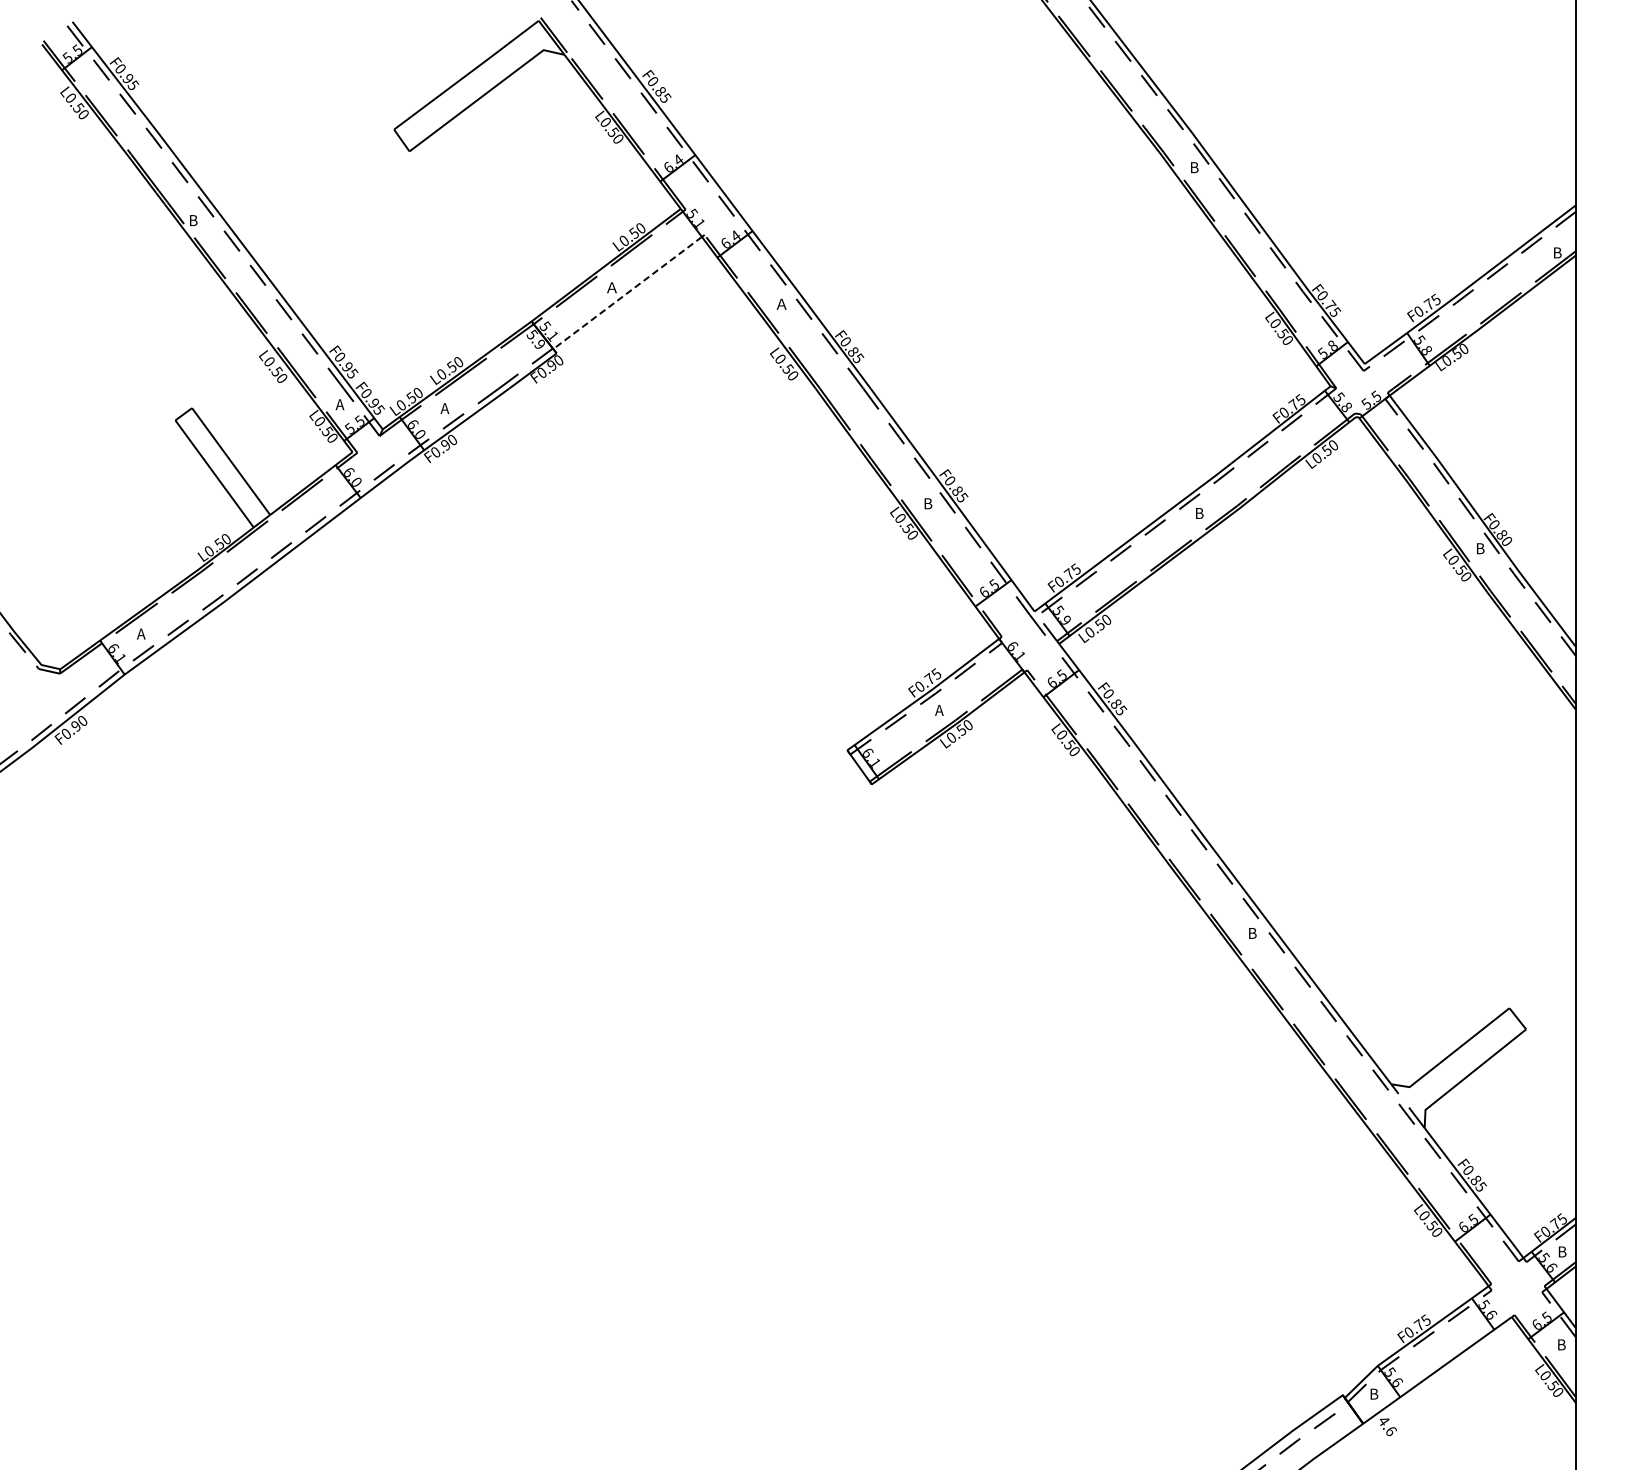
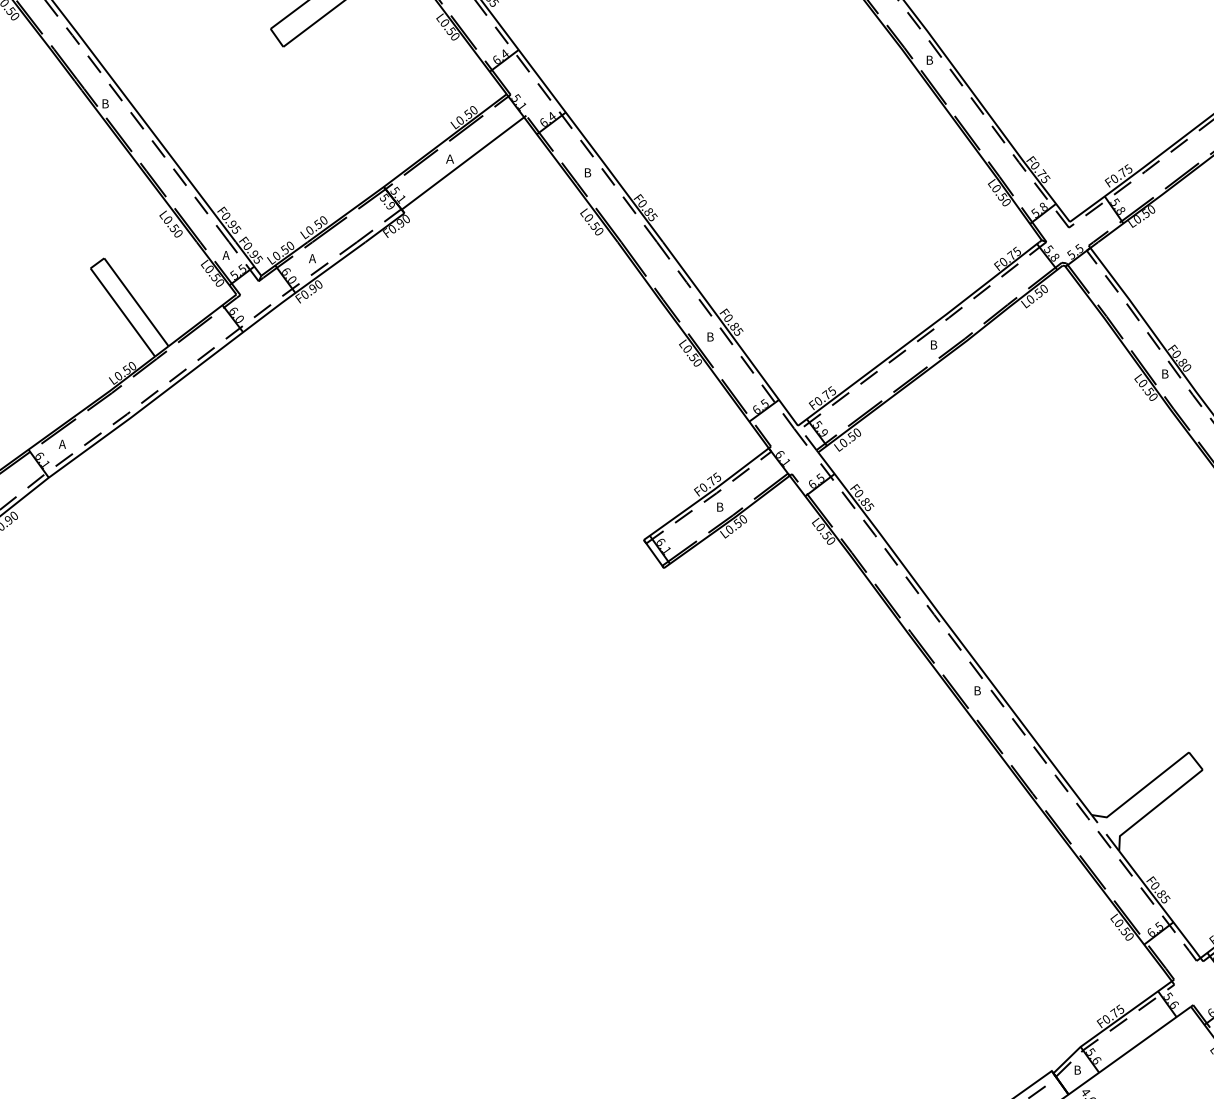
line: (627, 293) -> (462, 163), dashed -> solid
text: (780, 303) -> (588, 172), Ａ -> B
text: (939, 710) -> (719, 507), A -> B

